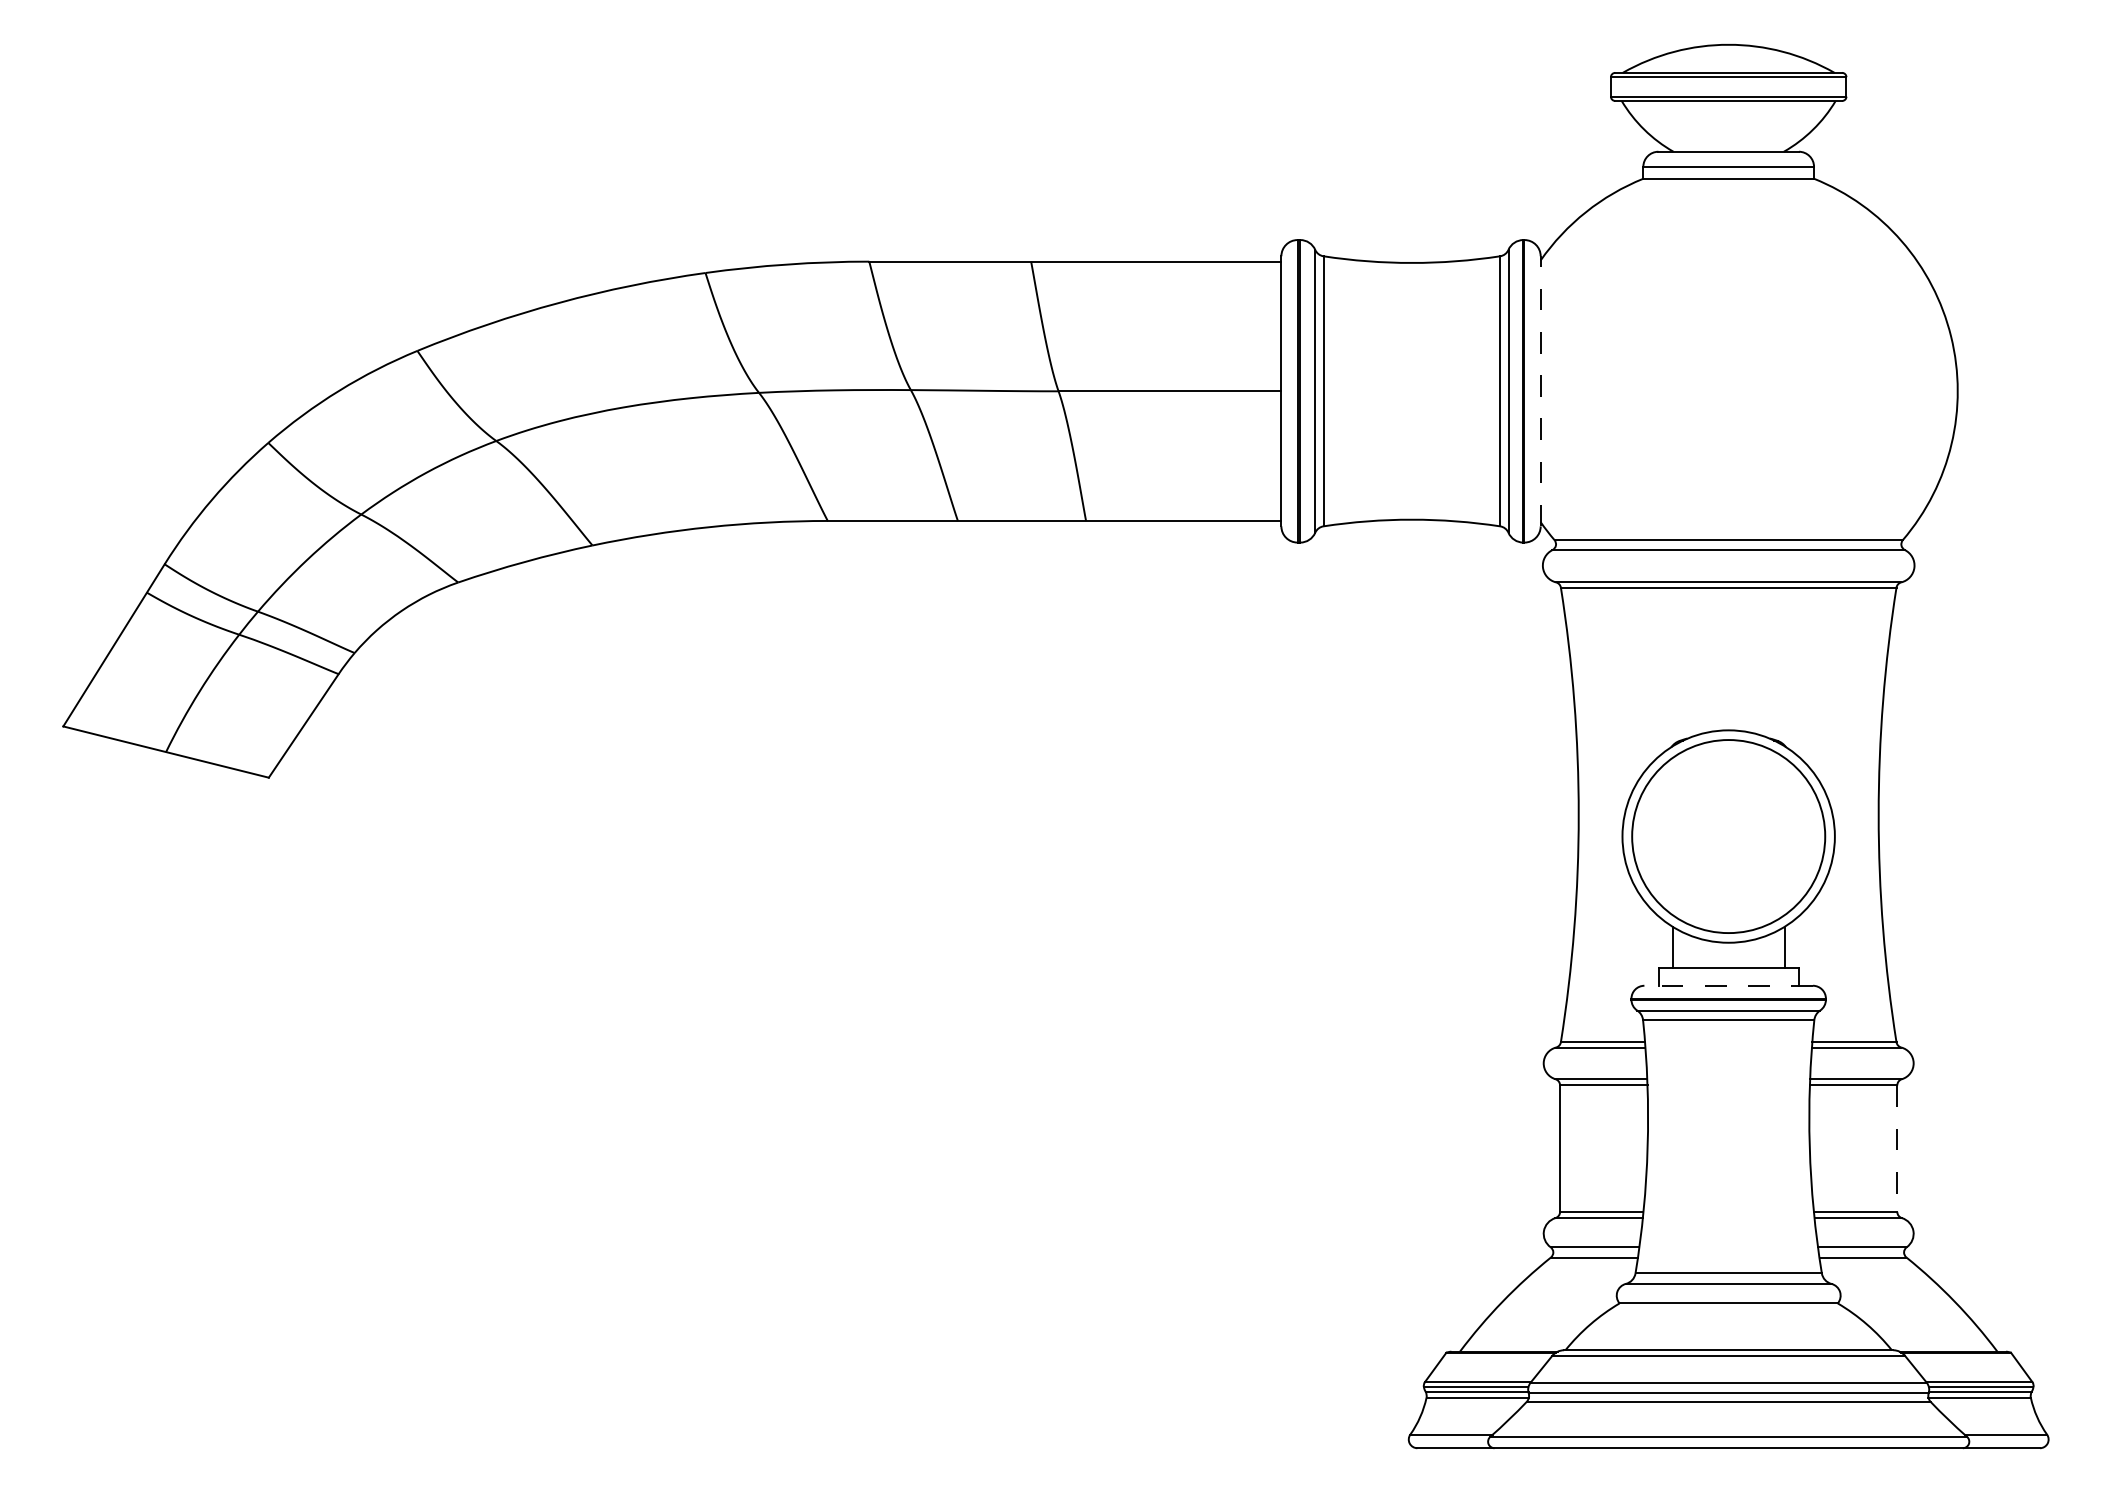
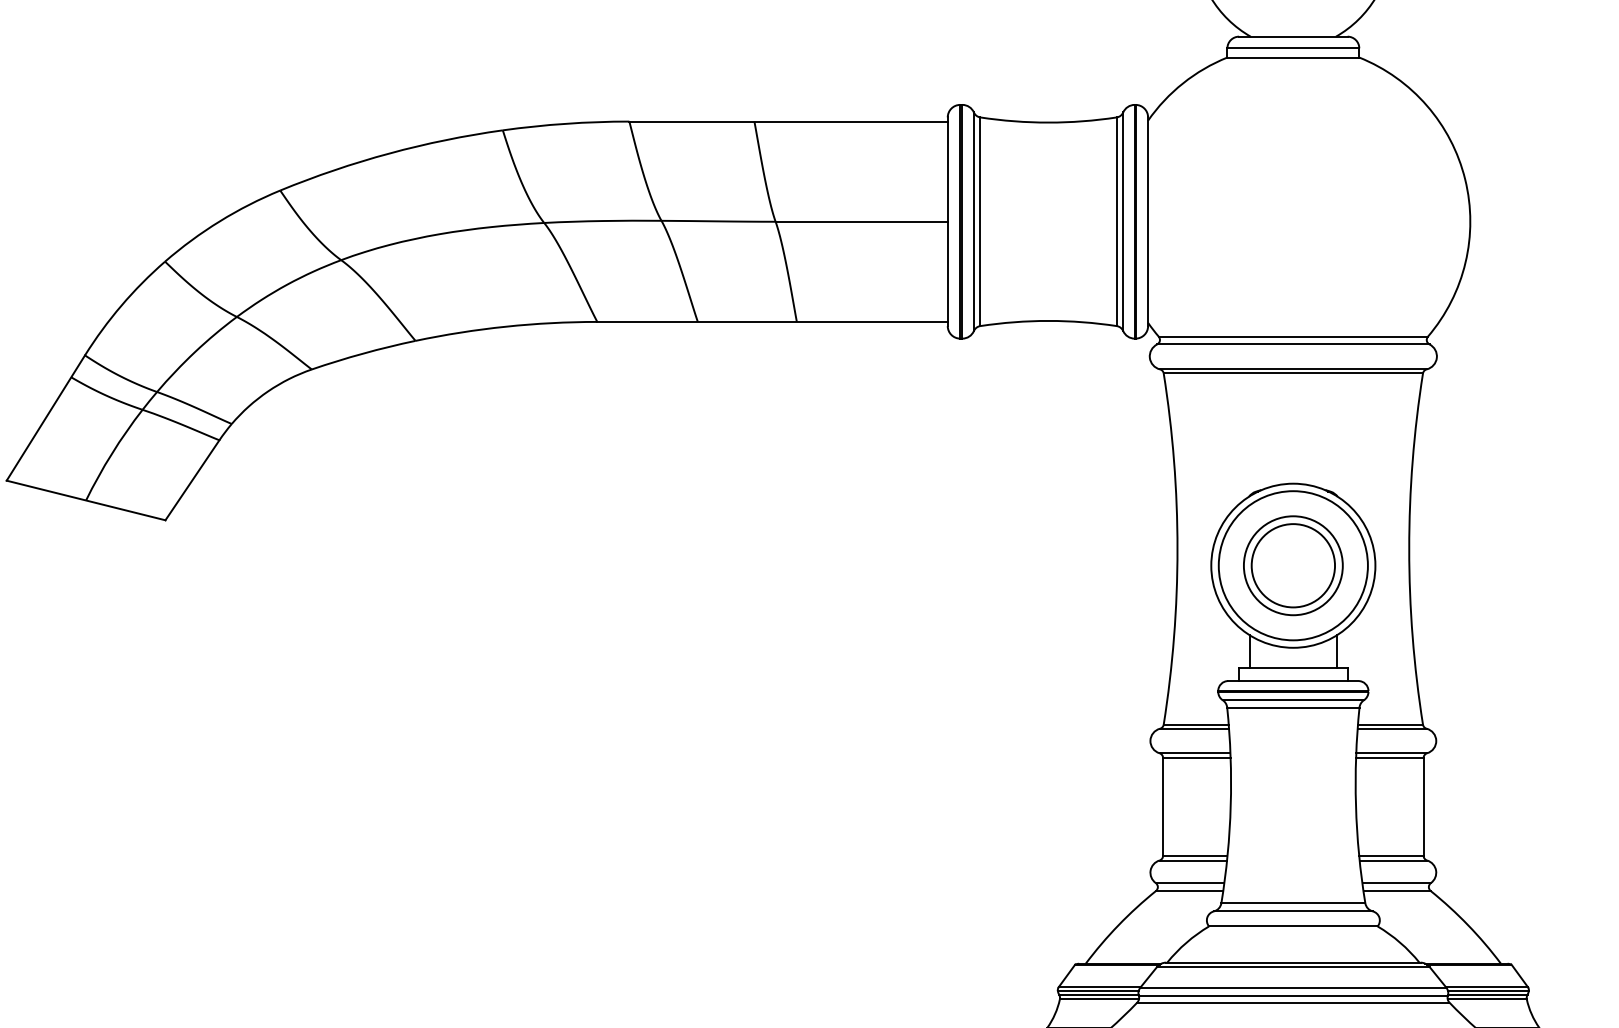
line: (1540, 390) -> (1147, 221), dashed -> solid
part: (1728, 836) -> (1293, 565), added
line: (1728, 985) -> (1293, 680), dashed -> solid
line: (1897, 1149) -> (1423, 807), dashed -> solid

